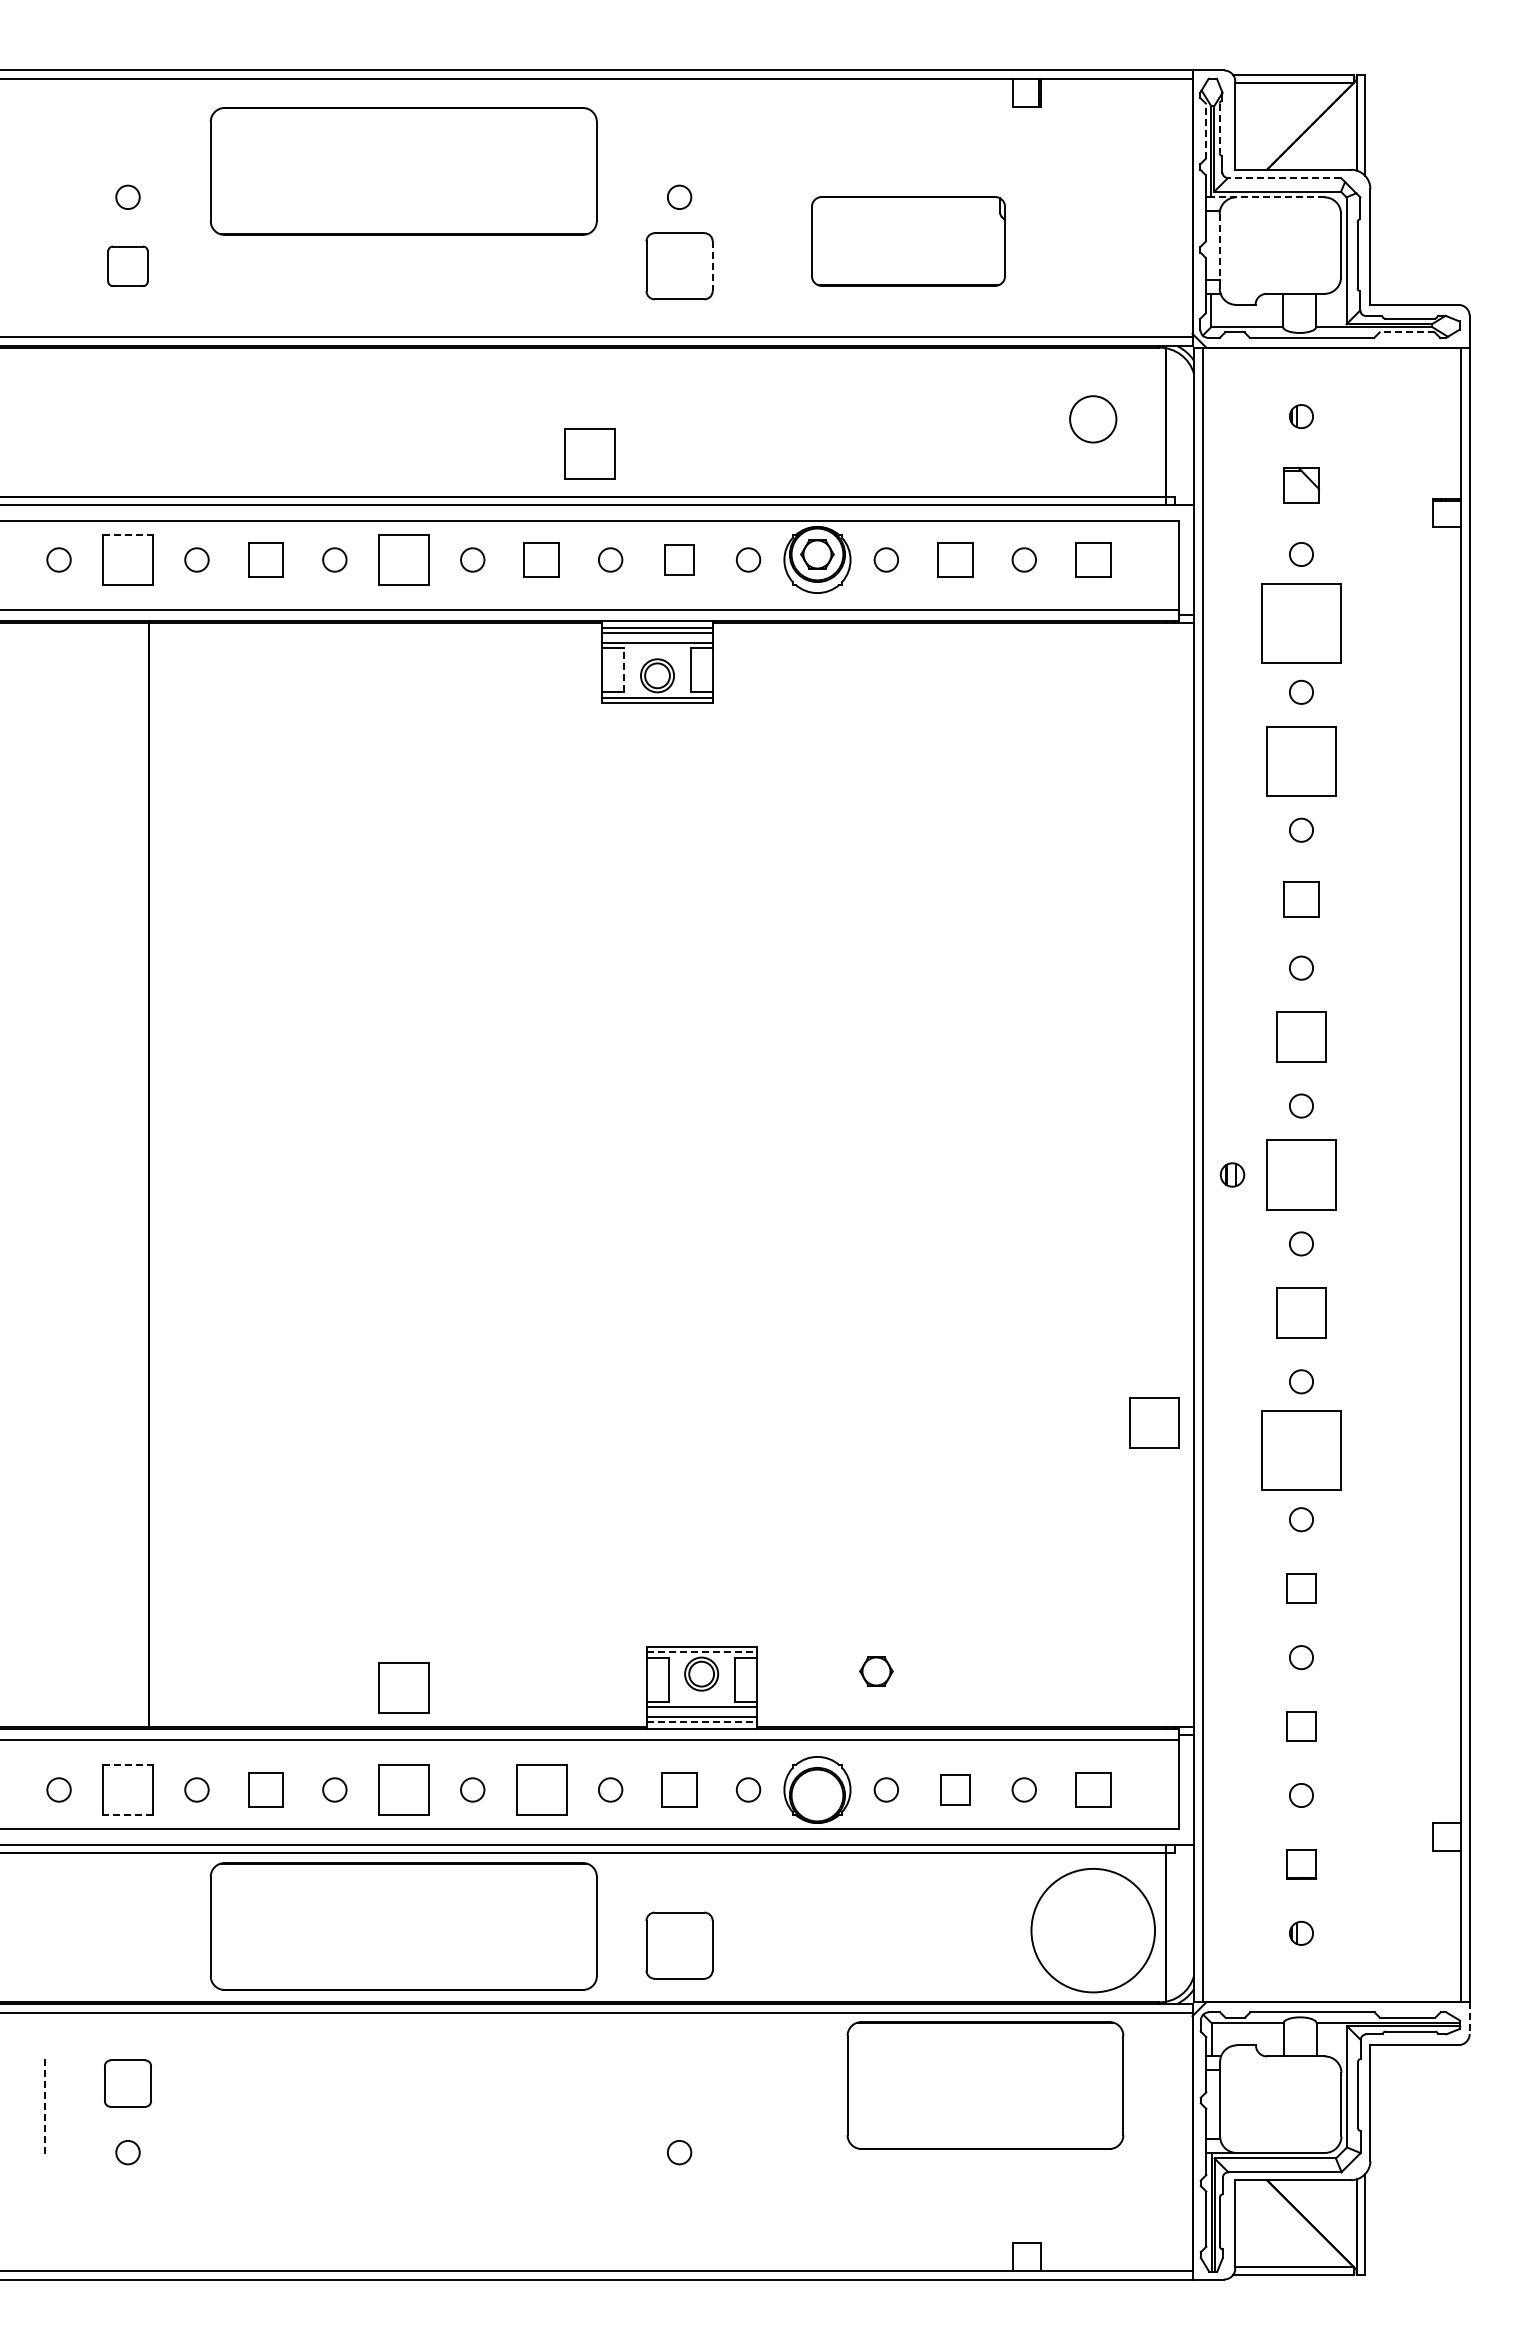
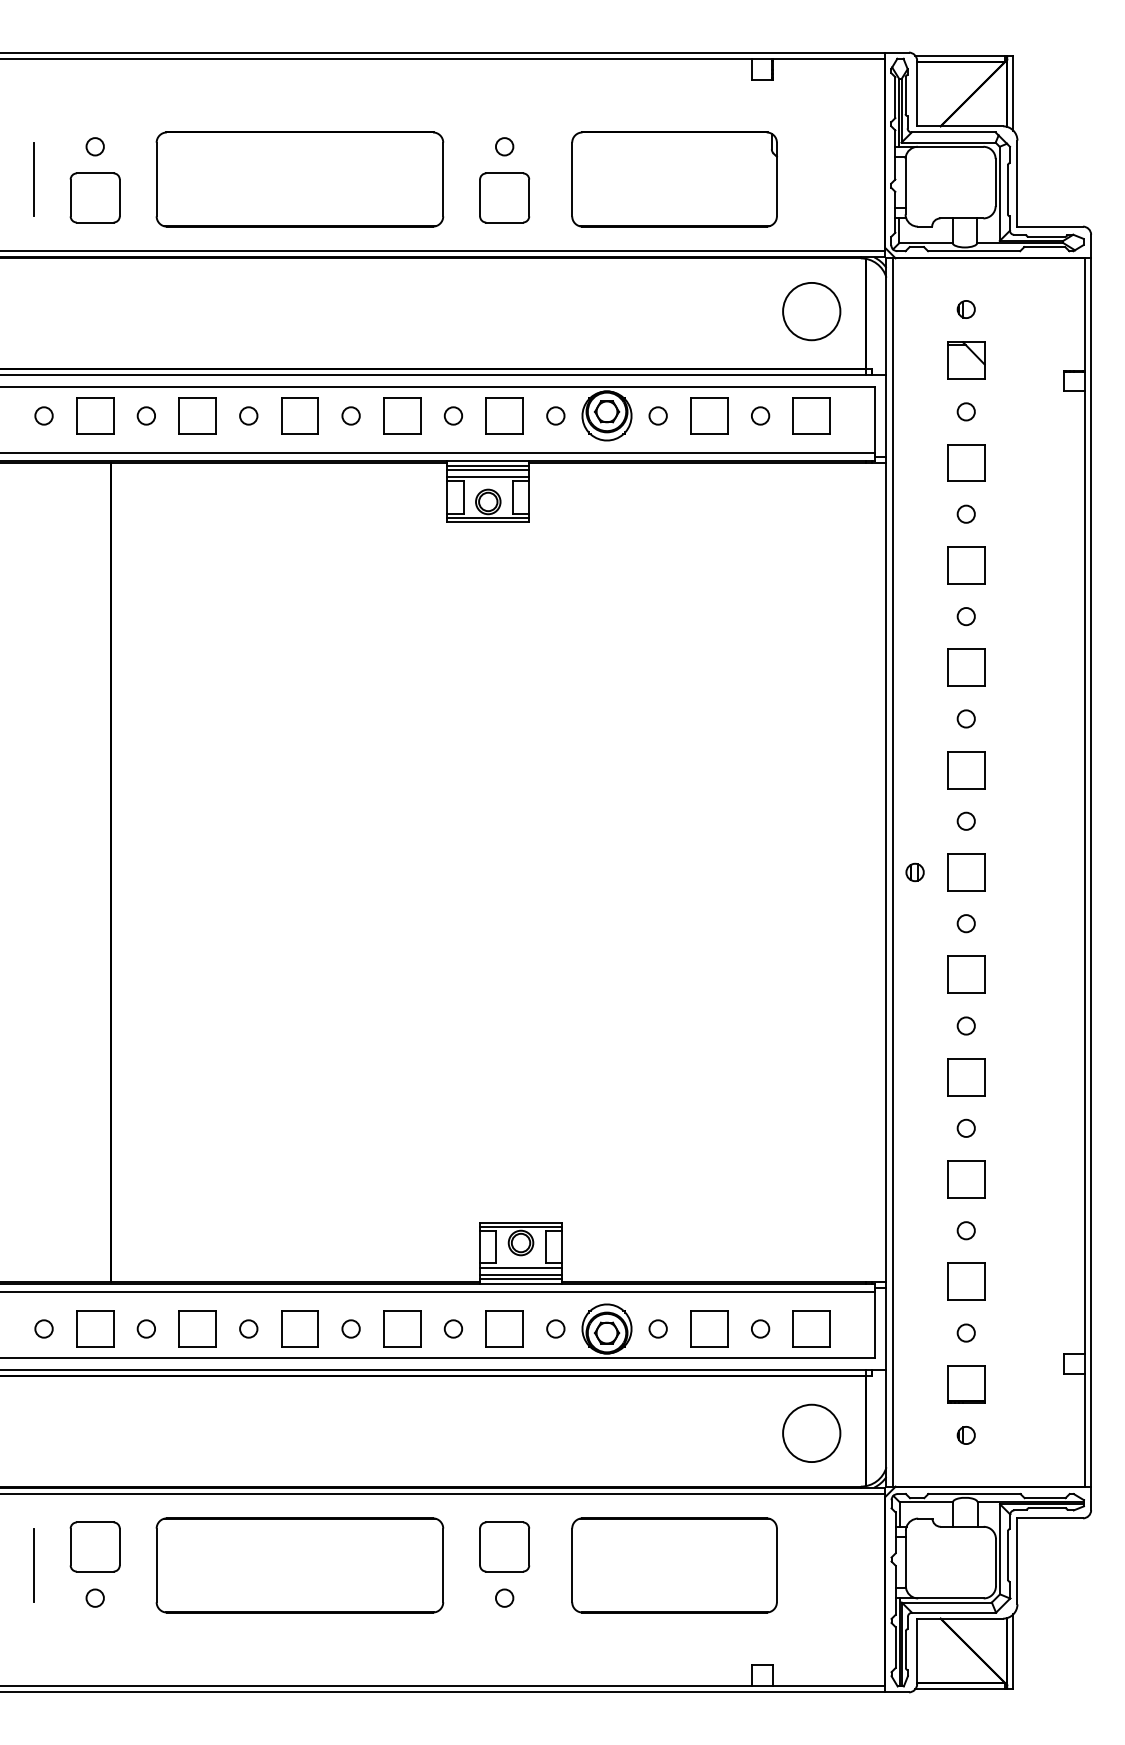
line: (1219, 128) -> (905, 95), dashed -> solid
line: (1205, 131) -> (895, 97), dashed -> solid
part: (403, 171) -> (299, 179), moved
line: (1284, 178) -> (953, 132), dashed -> solid
line: (1267, 197) -> (941, 146), dashed -> solid
line: (45, 241) -> (33, 179), added
part: (908, 241) -> (674, 179), size x1.43
line: (1219, 247) -> (905, 184), dashed -> solid
part: (127, 266) -> (94, 198), size x1.67
line: (712, 266) -> (529, 198), dashed -> solid
line: (1407, 332) -> (1044, 247), dashed -> solid
circle: (1092, 418) -> (811, 310), size x1.67
part: (589, 453) -> (437, 336), removed
part: (1301, 484) -> (966, 359), size x1.43
line: (128, 535) -> (95, 397), dashed -> solid
part: (265, 559) -> (197, 415), size x1.43
part: (541, 559) -> (402, 415), size x1.43
part: (679, 559) -> (504, 415), size x1.67
part: (955, 559) -> (709, 415), size x1.43
part: (1092, 559) -> (811, 415), size x1.43
part: (1301, 623) -> (966, 463), size x0.62
line: (624, 669) -> (463, 497), dashed -> solid
part: (1301, 761) -> (966, 565), size x0.71
part: (1301, 898) -> (966, 667), size x1.43
part: (1301, 1174) -> (966, 872), size x0.71
part: (1154, 1422) -> (857, 1056), removed
part: (1301, 1450) -> (966, 1077), size x0.62
part: (1301, 1588) -> (966, 1179), size x1.67
line: (702, 1652) -> (521, 1226), dashed -> solid
part: (876, 1671) -> (607, 1333), moved
part: (403, 1687) -> (299, 1252), removed
line: (702, 1722) -> (521, 1278), dashed -> solid
part: (1301, 1726) -> (966, 1281), size x1.67
line: (128, 1765) -> (95, 1310), dashed -> solid
part: (265, 1789) -> (197, 1328), size x1.43
part: (679, 1789) -> (504, 1328), size x1.43
part: (955, 1789) -> (709, 1328), size x1.67
part: (1092, 1789) -> (811, 1328), size x1.43
line: (128, 1814) -> (95, 1347), dashed -> solid
part: (1301, 1864) -> (966, 1384), size x1.67
part: (403, 1926) -> (299, 1565), moved
circle: (1092, 1930) -> (811, 1433), size x0.62
part: (679, 1945) -> (504, 1546), moved
line: (1469, 2018) -> (1091, 1498), dashed -> solid
part: (127, 2083) -> (94, 1546), size x1.43
part: (985, 2085) -> (674, 1565), moved
line: (45, 2108) -> (33, 1565), dashed -> solid

